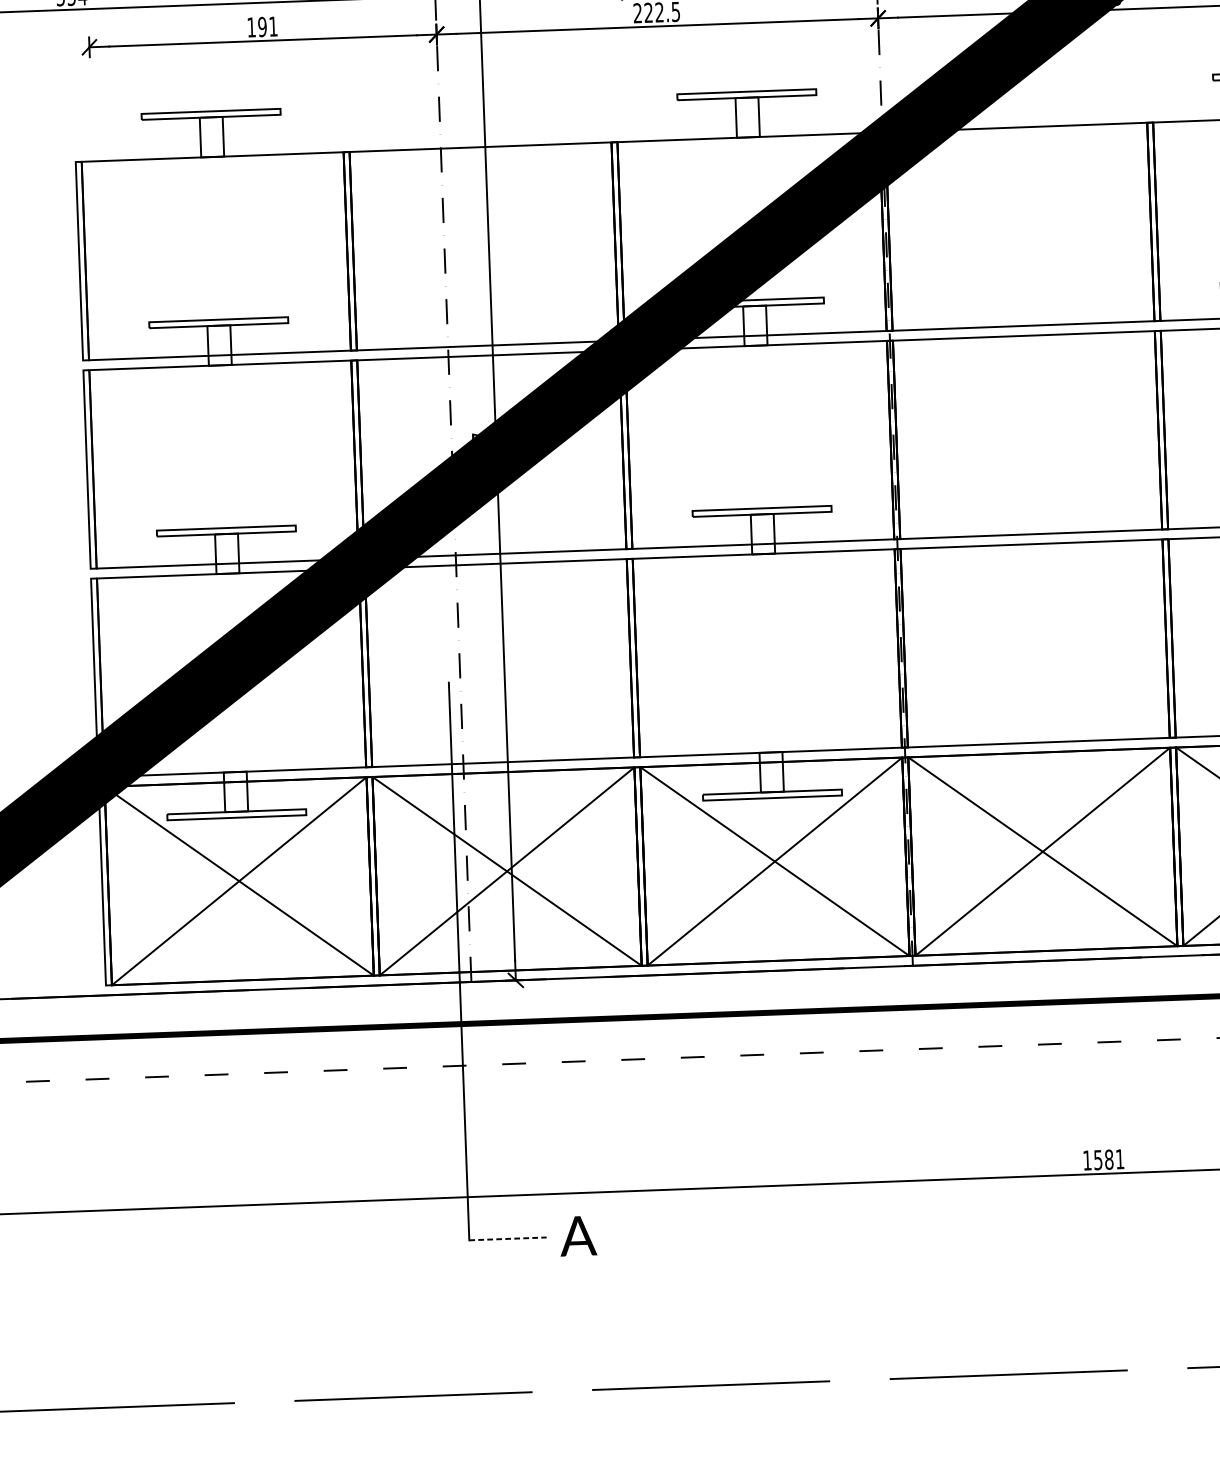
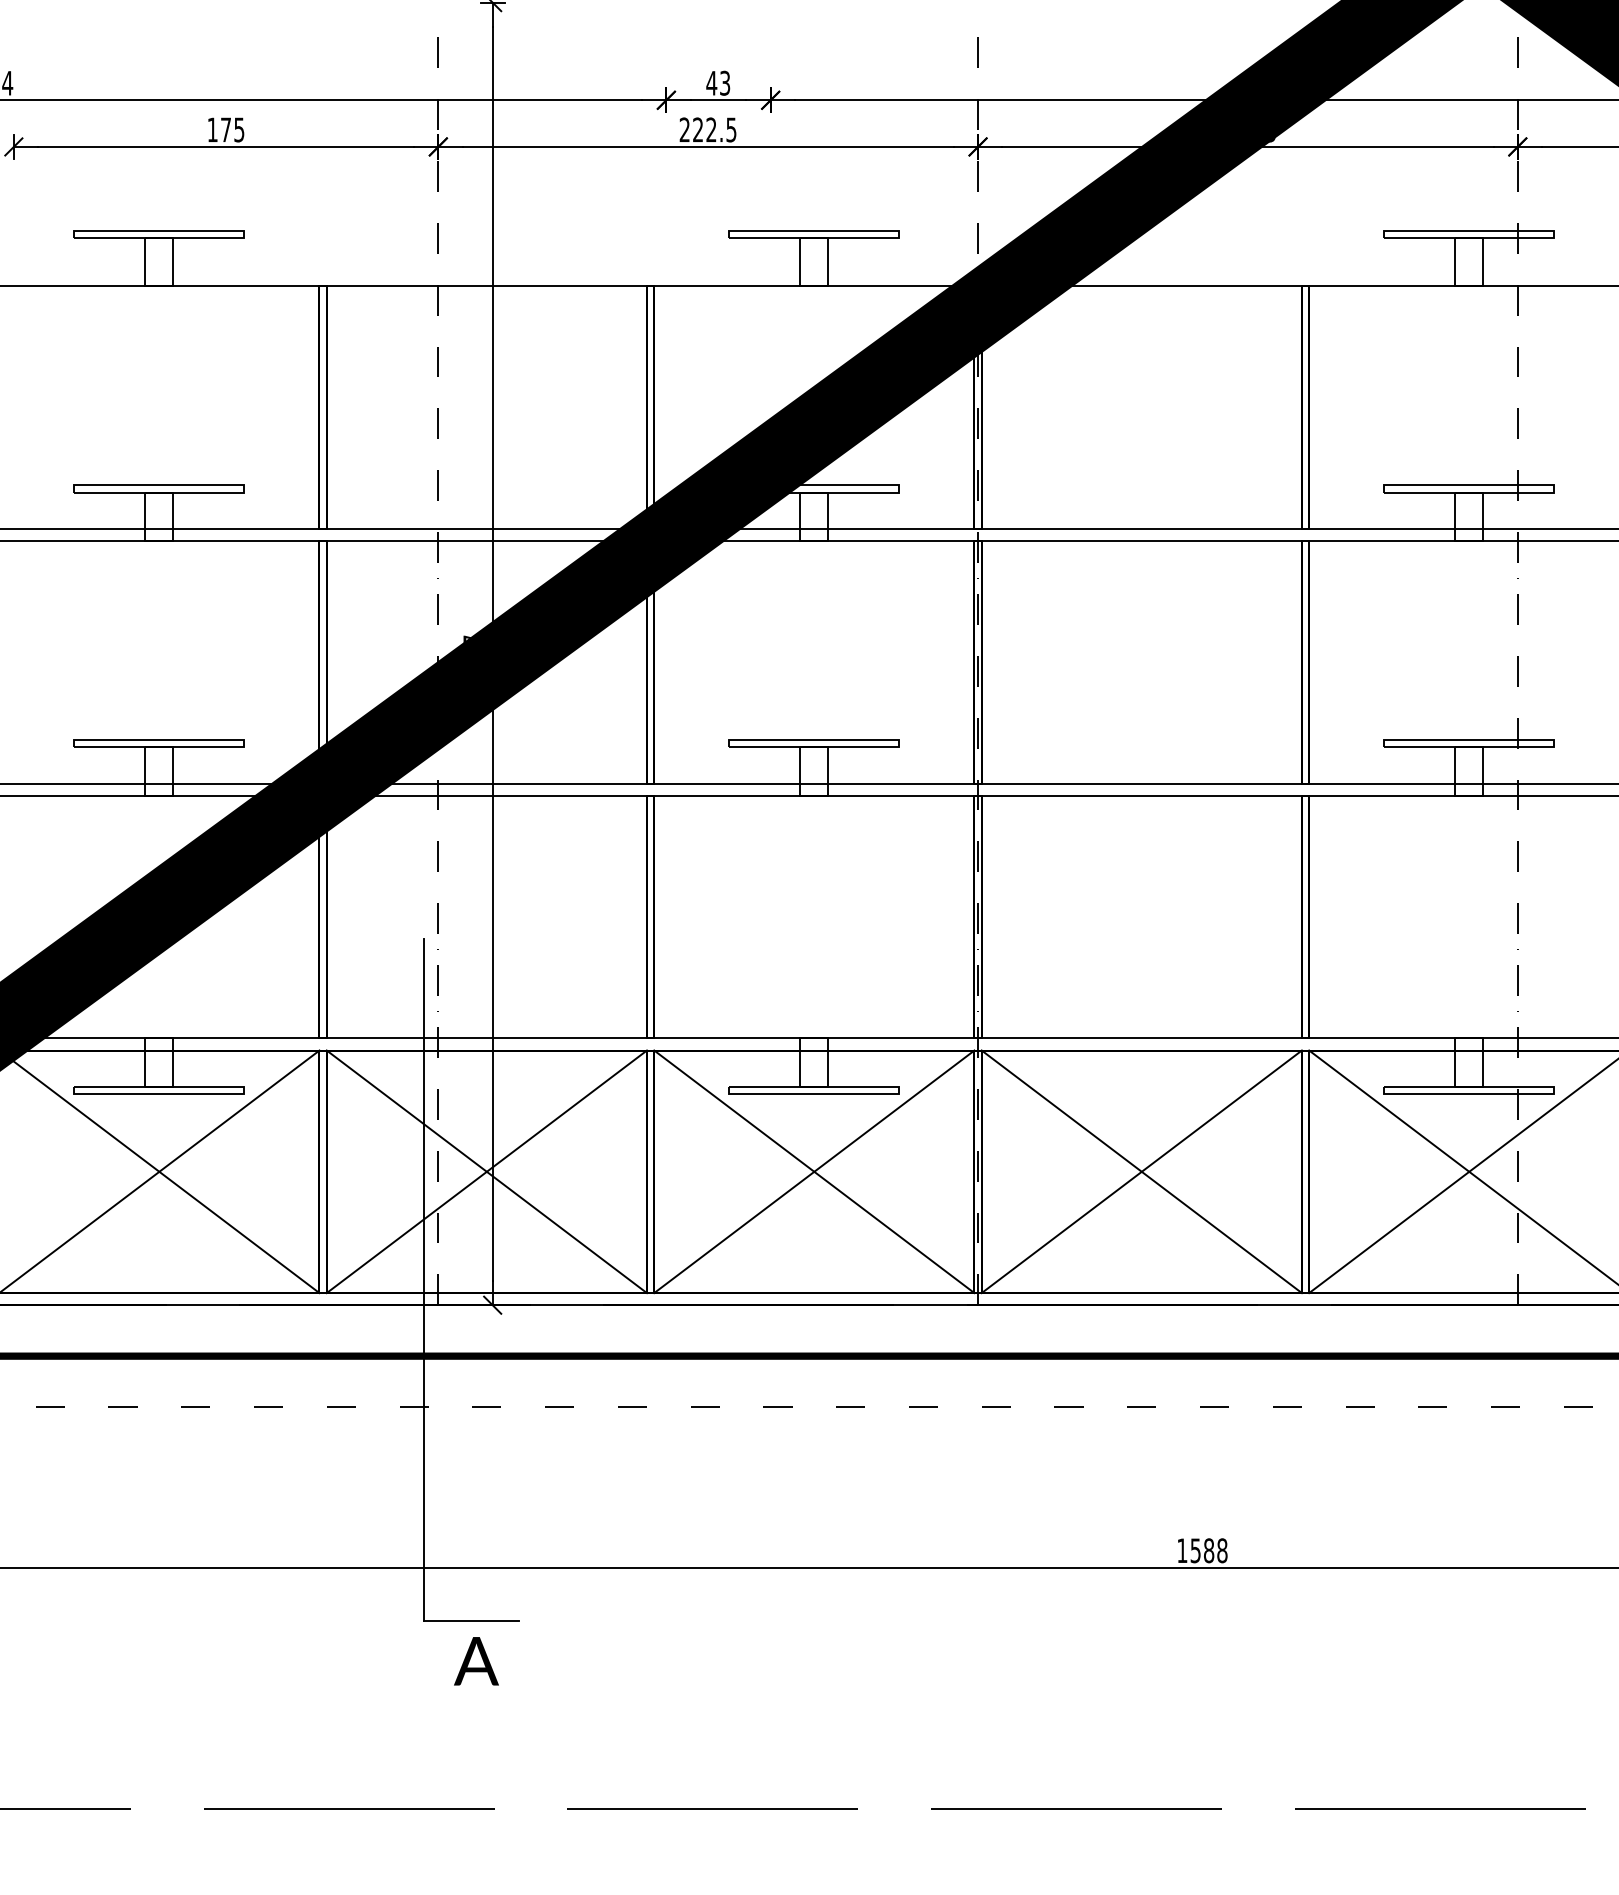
text: (267, 26) -> (232, 129), 191 -> 175
text: (1120, 1159) -> (1222, 1550), 1581 -> 1588
text: (578, 1236) -> (476, 1661), moved
line: (507, 1238) -> (471, 1620), dashed -> solid

